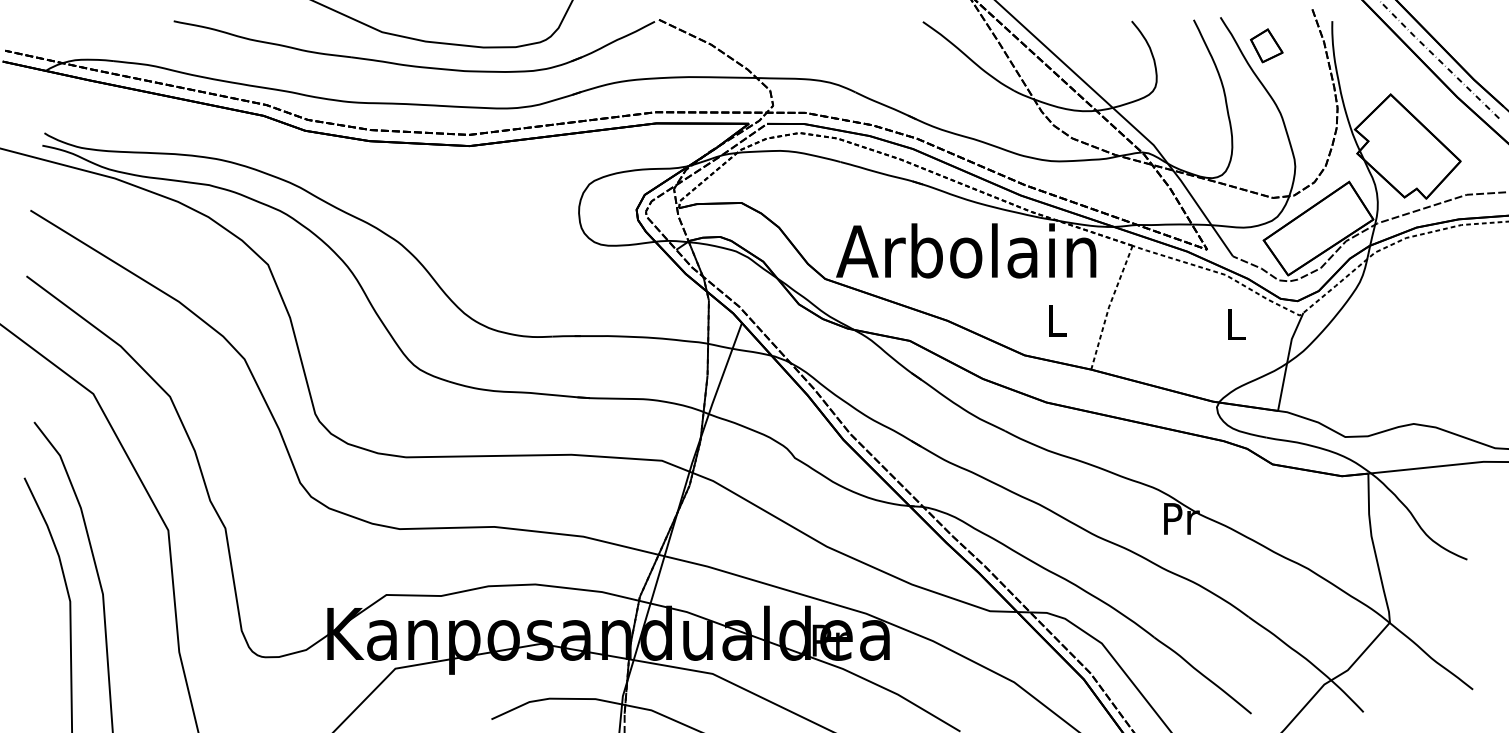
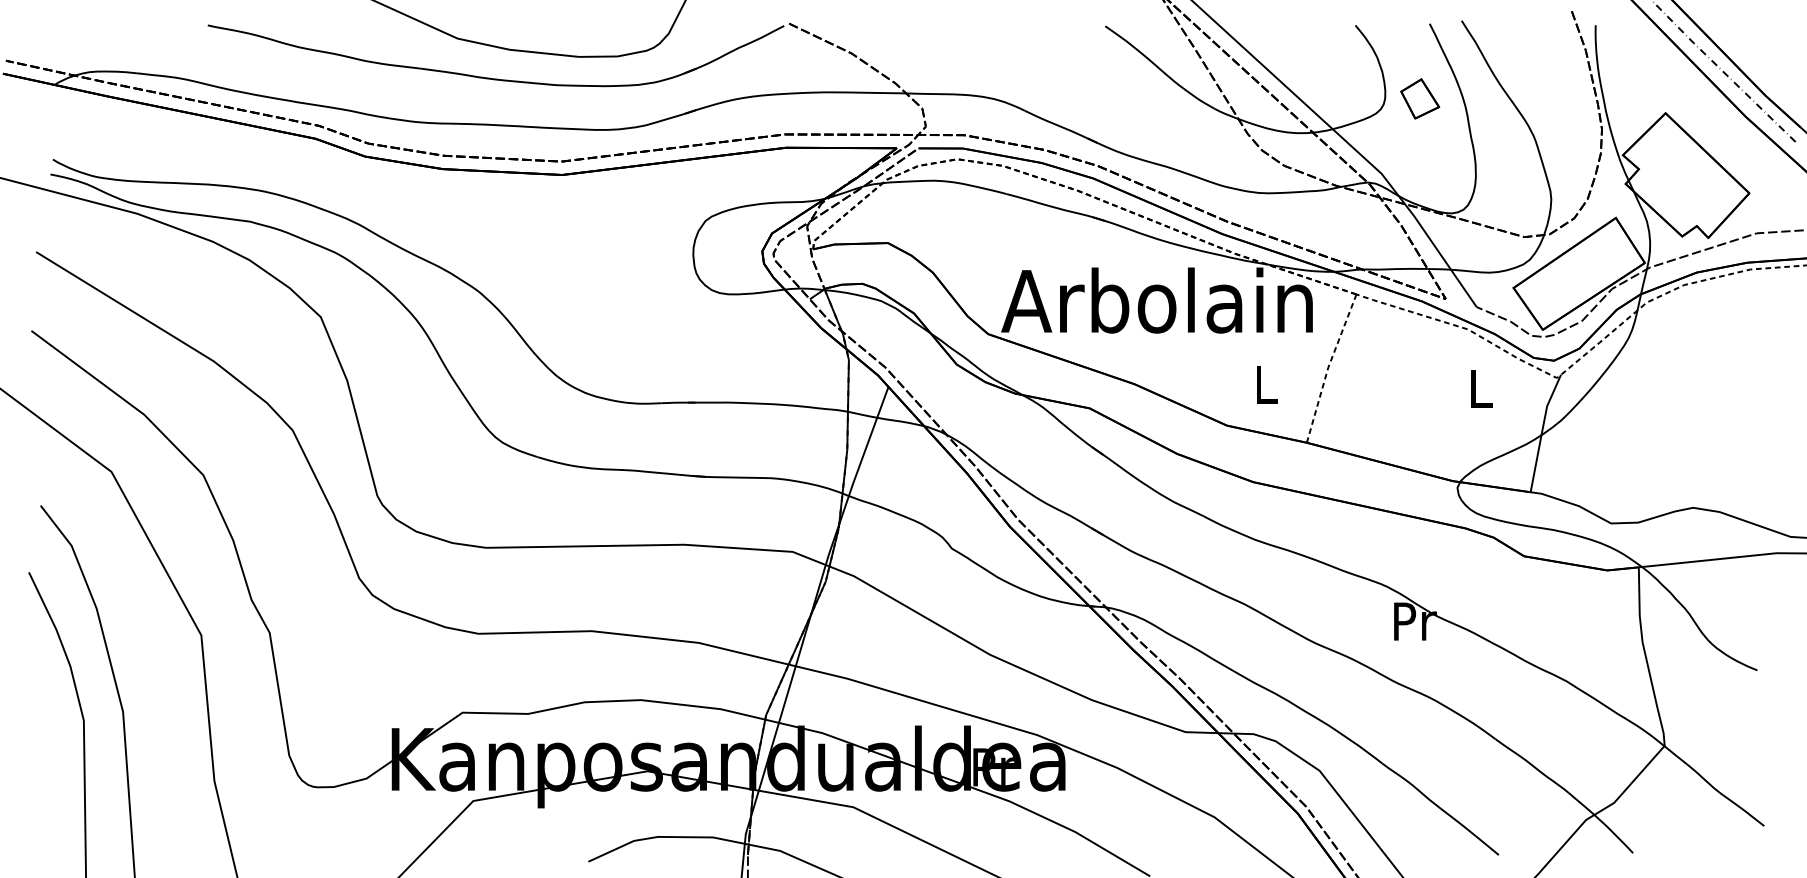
part: (1267, 45) -> (1420, 98), moved

